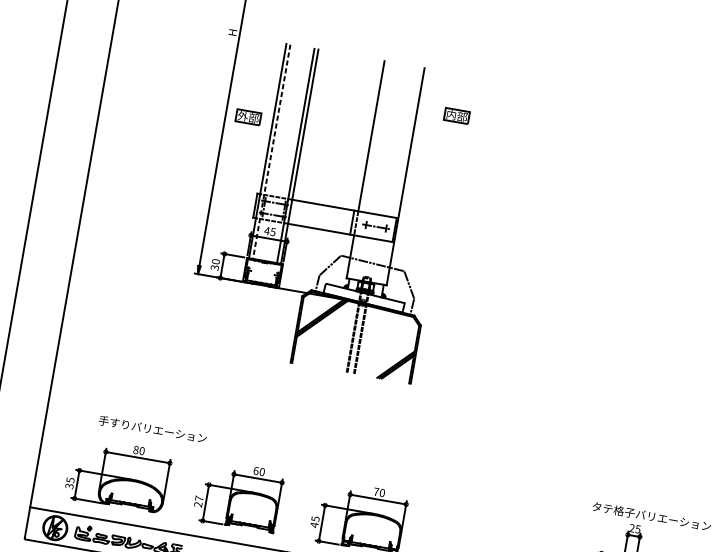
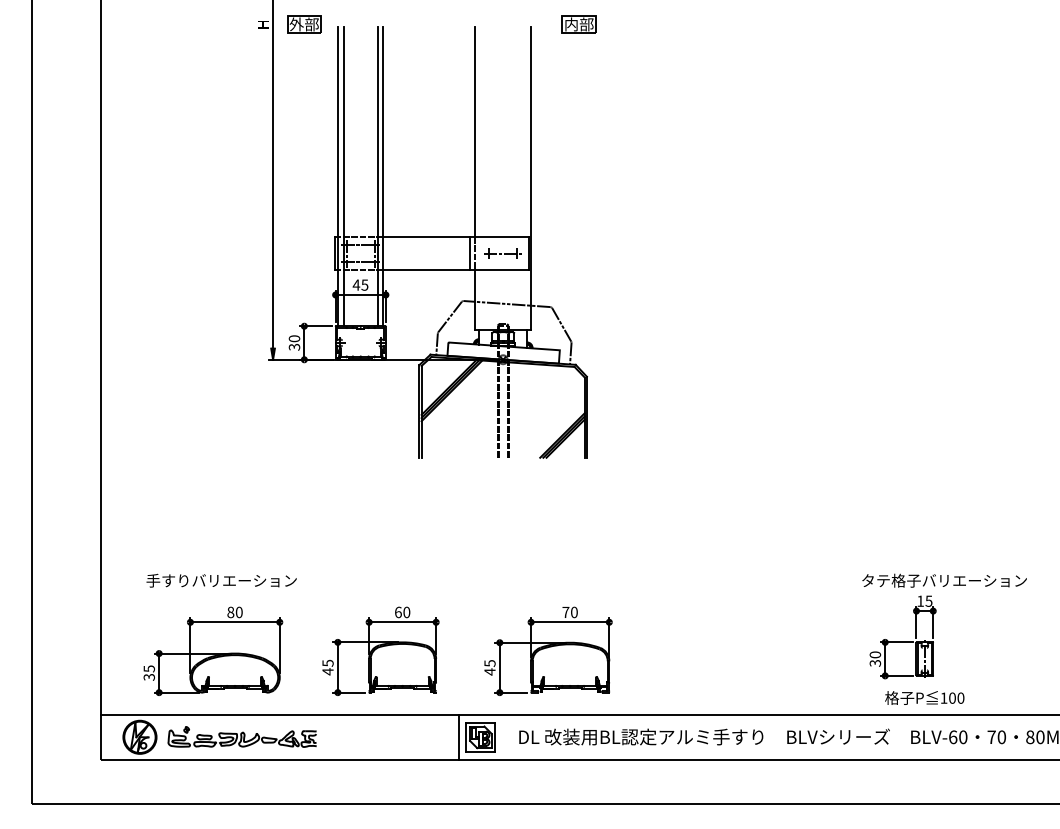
part: (456, 115) -> (578, 24), moved
part: (248, 117) -> (304, 24), moved
line: (272, 152) -> (344, 177), dashed -> solid
text: (152, 429) -> (221, 580), moved
text: (198, 501) -> (327, 667), 27 -> 45
text: (632, 527) -> (920, 600), 25 -> 15

